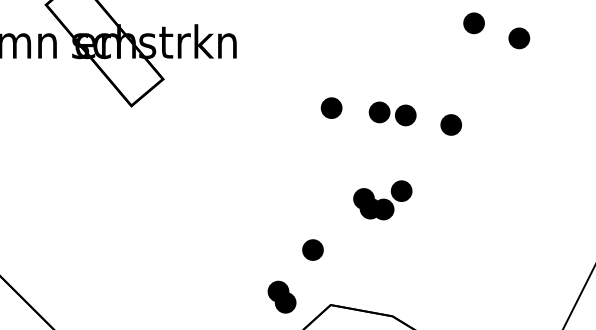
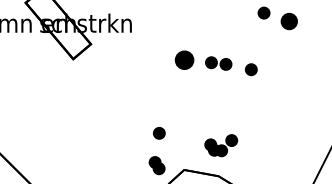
part: (518, 38) -> (288, 21), size x1.4
part: (331, 108) -> (184, 60), size x1.6
part: (383, 200) -> (221, 145), moved
part: (313, 250) -> (159, 133), moved

